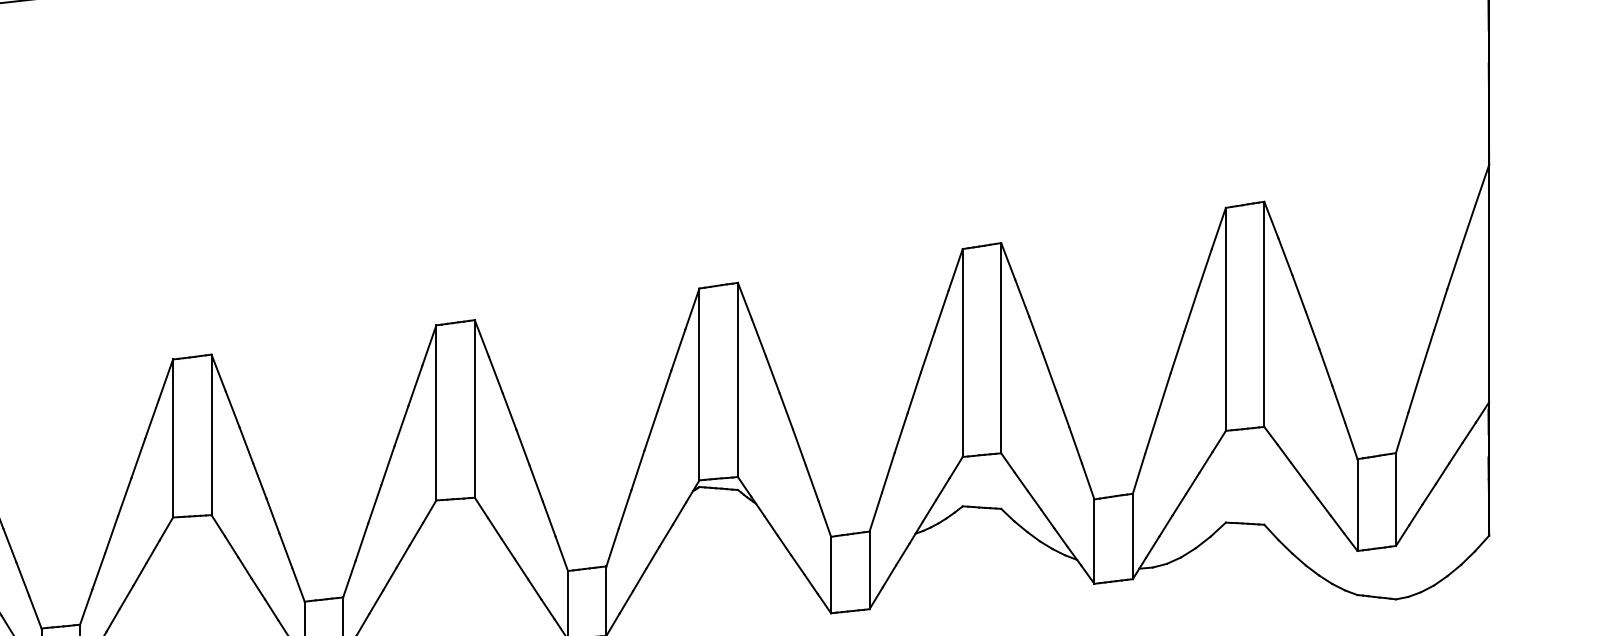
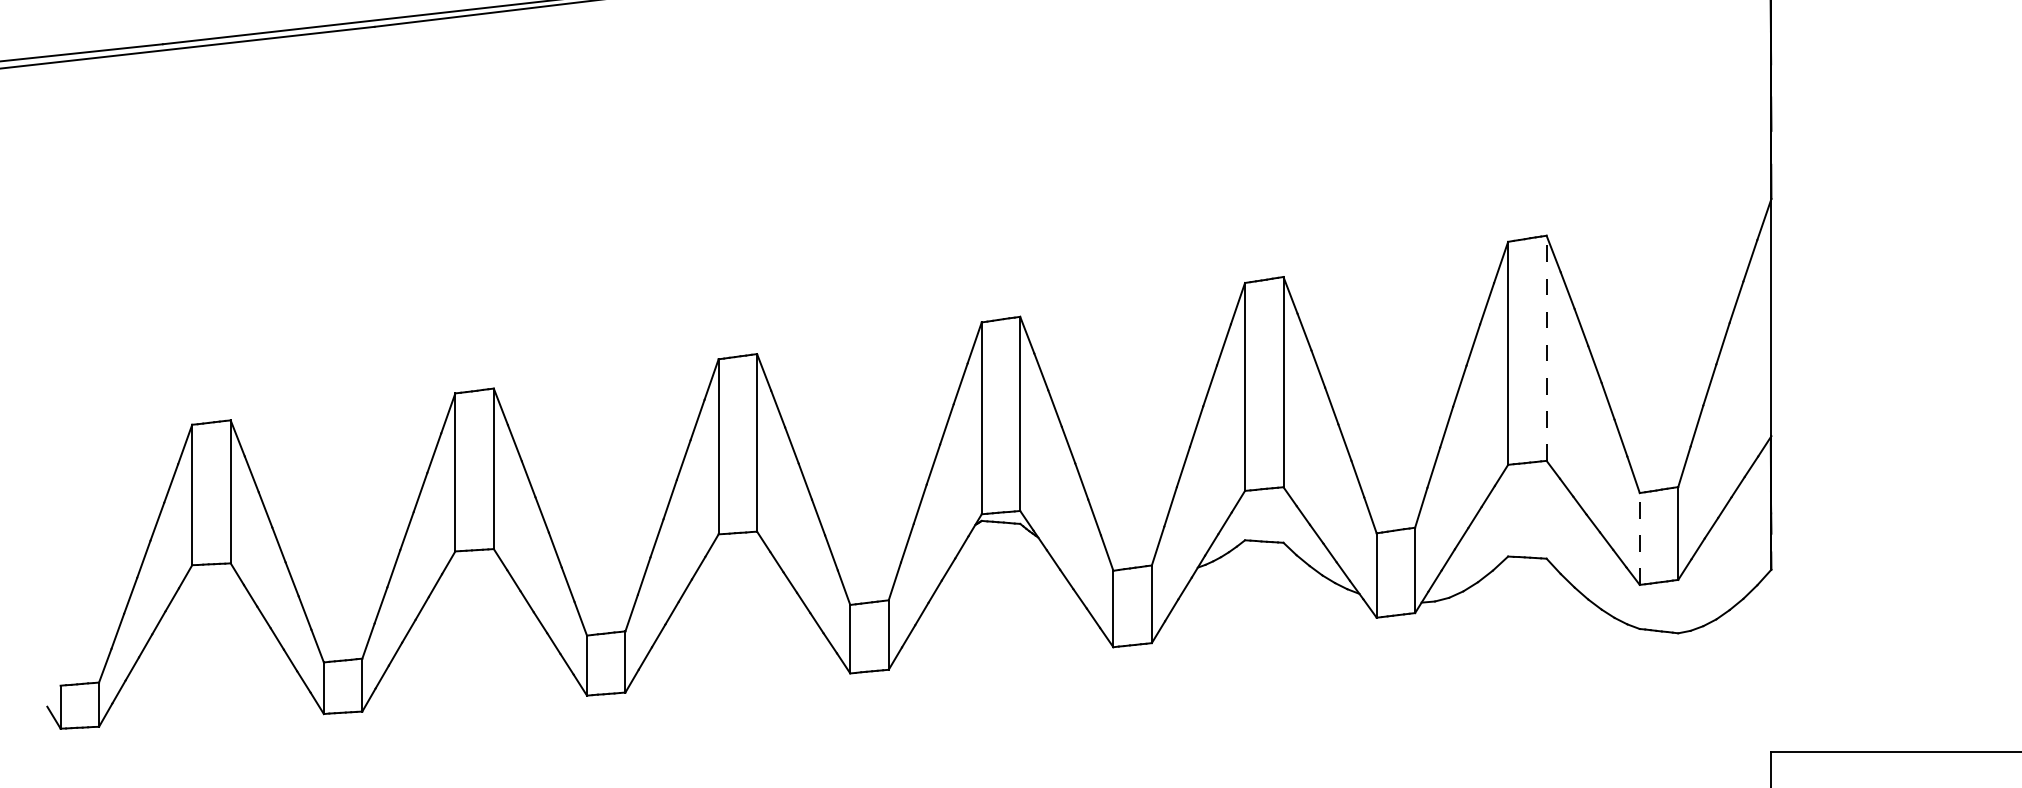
line: (1264, 314) -> (1546, 348), solid -> dashed
line: (1357, 504) -> (1639, 538), solid -> dashed

